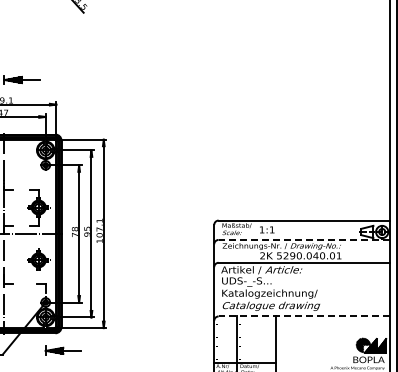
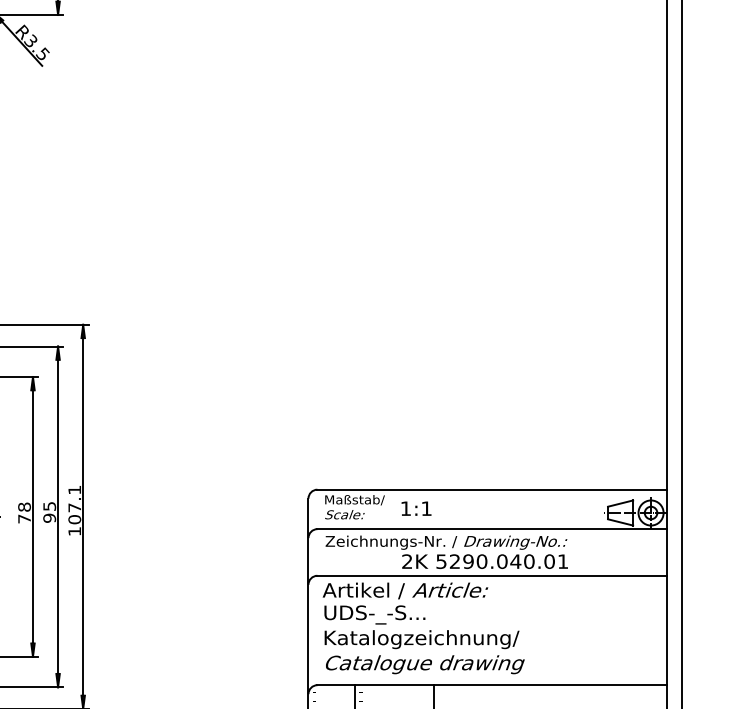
line: (304, 239) -> (492, 528), dashed -> solid
line: (304, 316) -> (492, 685), dashed -> solid

